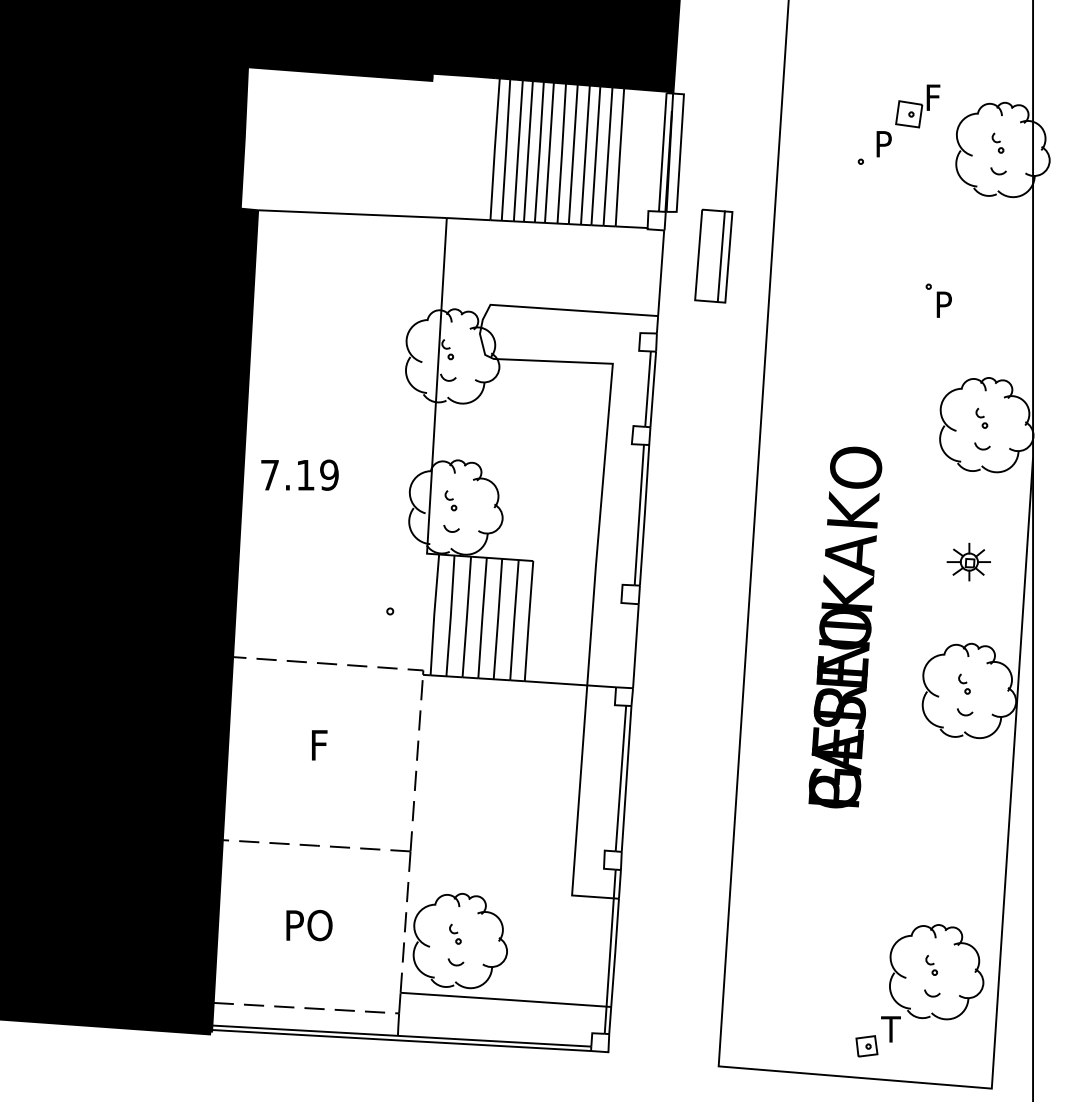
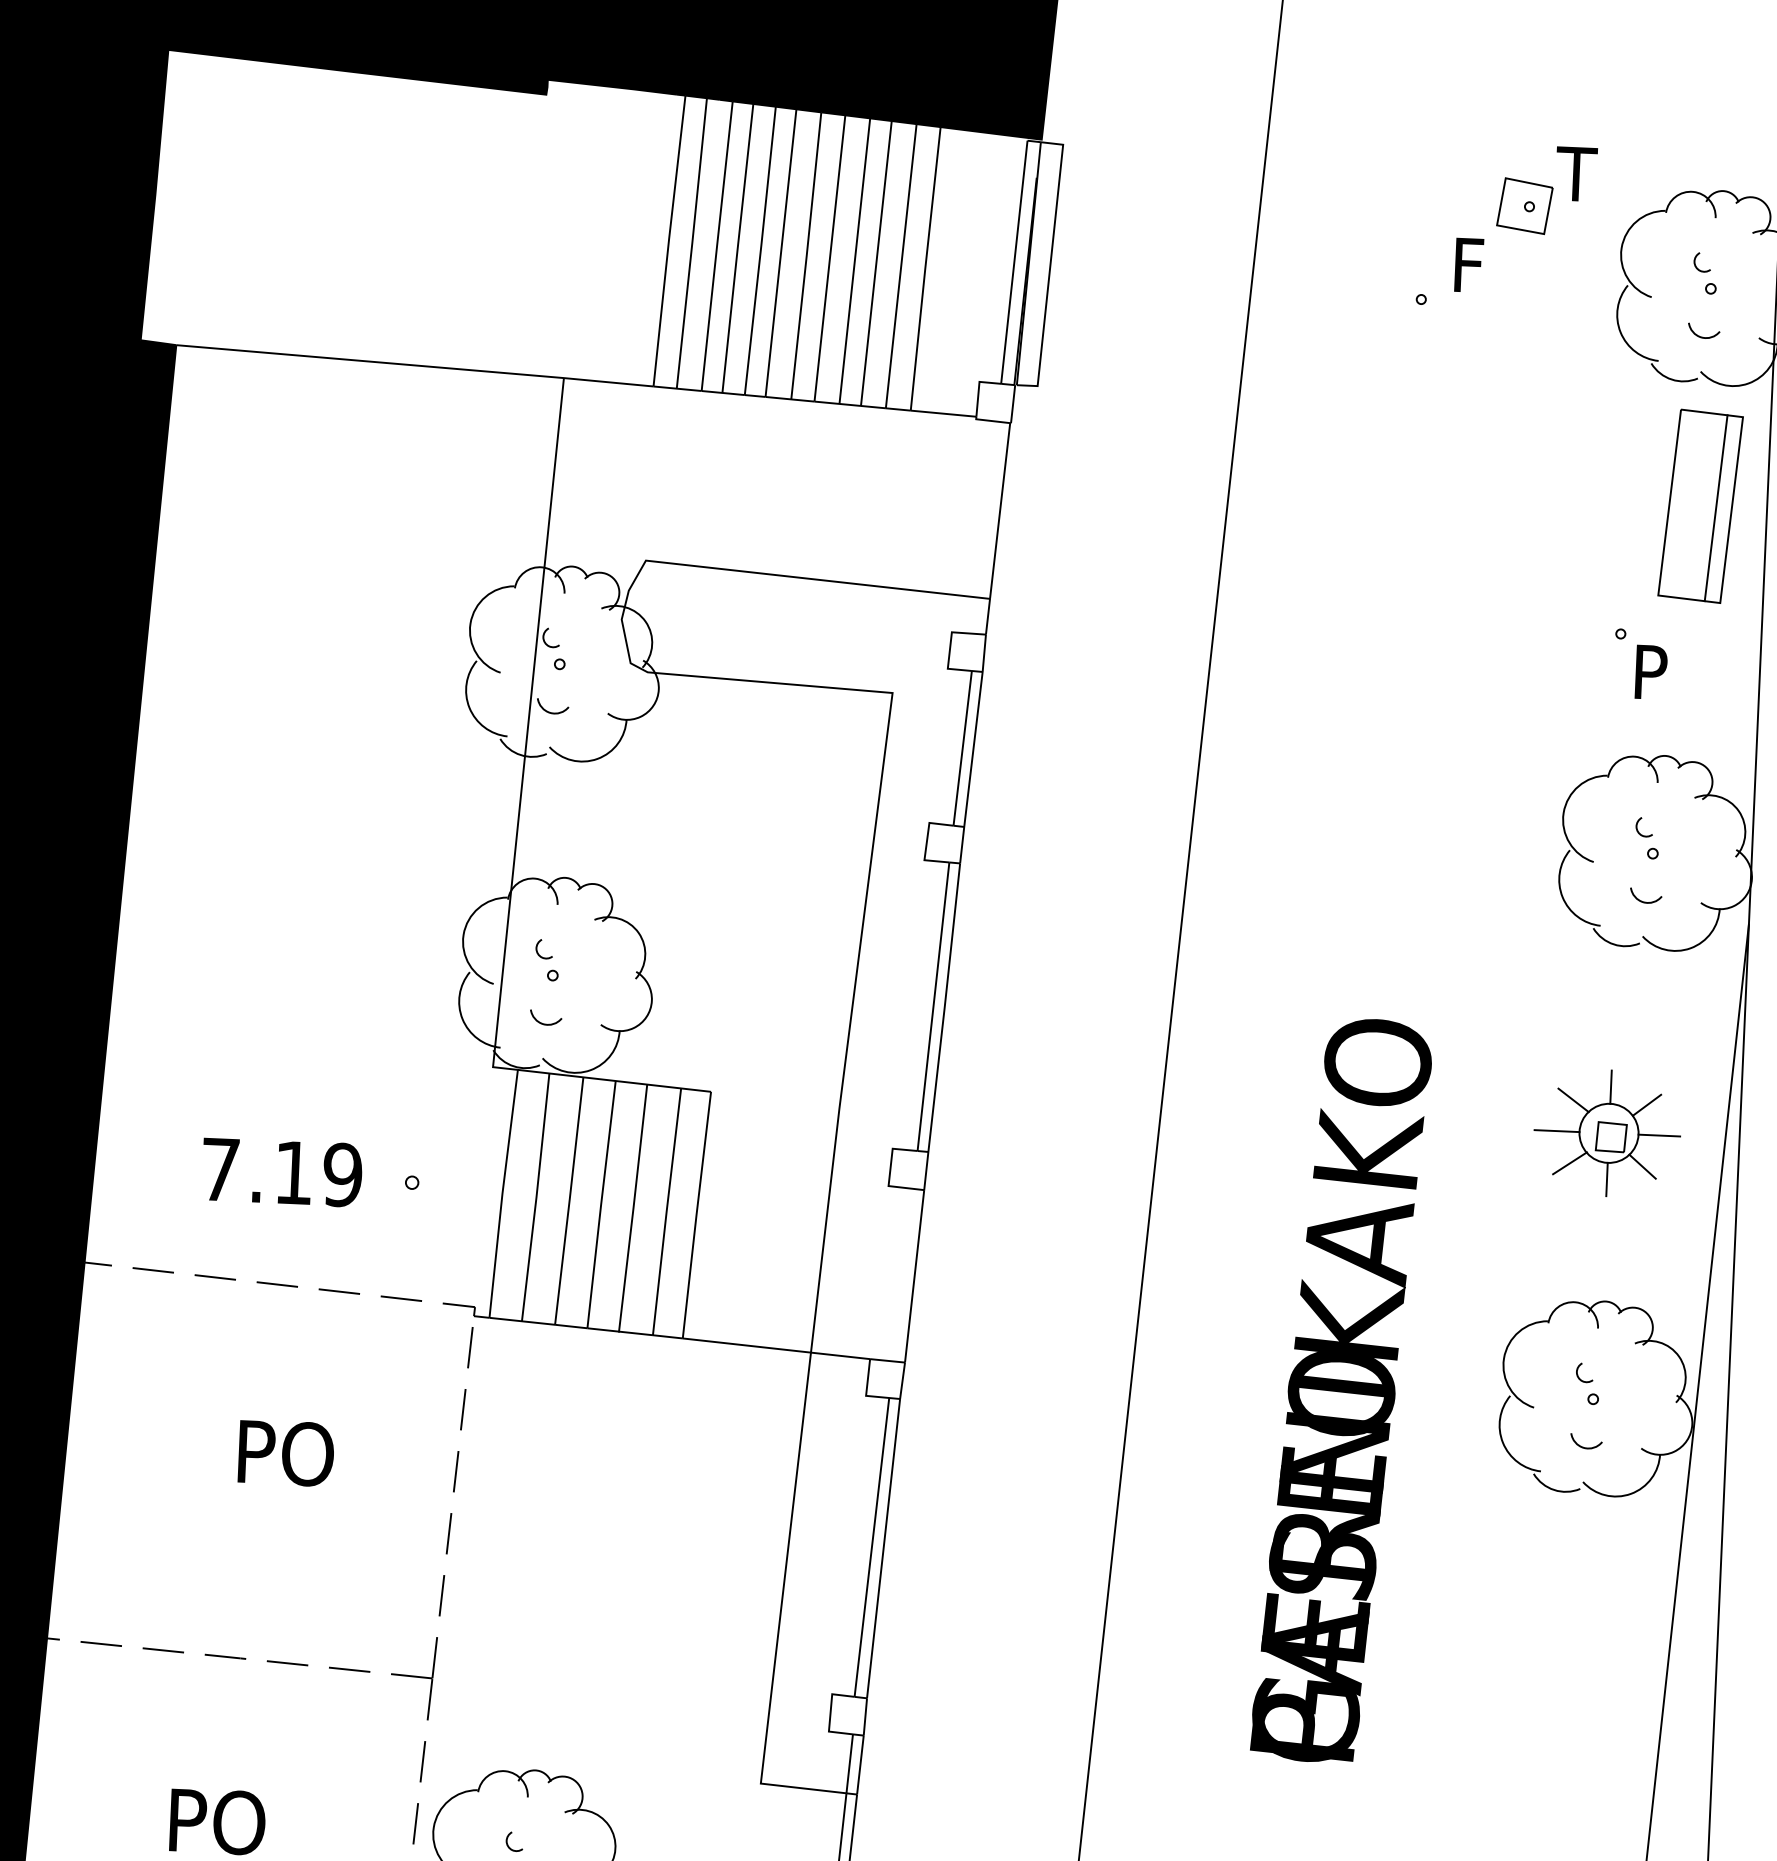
text: (933, 97) -> (1576, 173), F -> T
text: (885, 138) -> (1473, 253), P -> F
part: (713, 255) -> (1700, 504), moved
part: (938, 300) -> (1639, 663), moved
text: (299, 474) -> (281, 1170), moved
part: (968, 561) -> (1606, 1131), size x1.67
text: (845, 627) -> (1341, 1390), moved
text: (336, 745) -> (289, 1453), F -> PO

